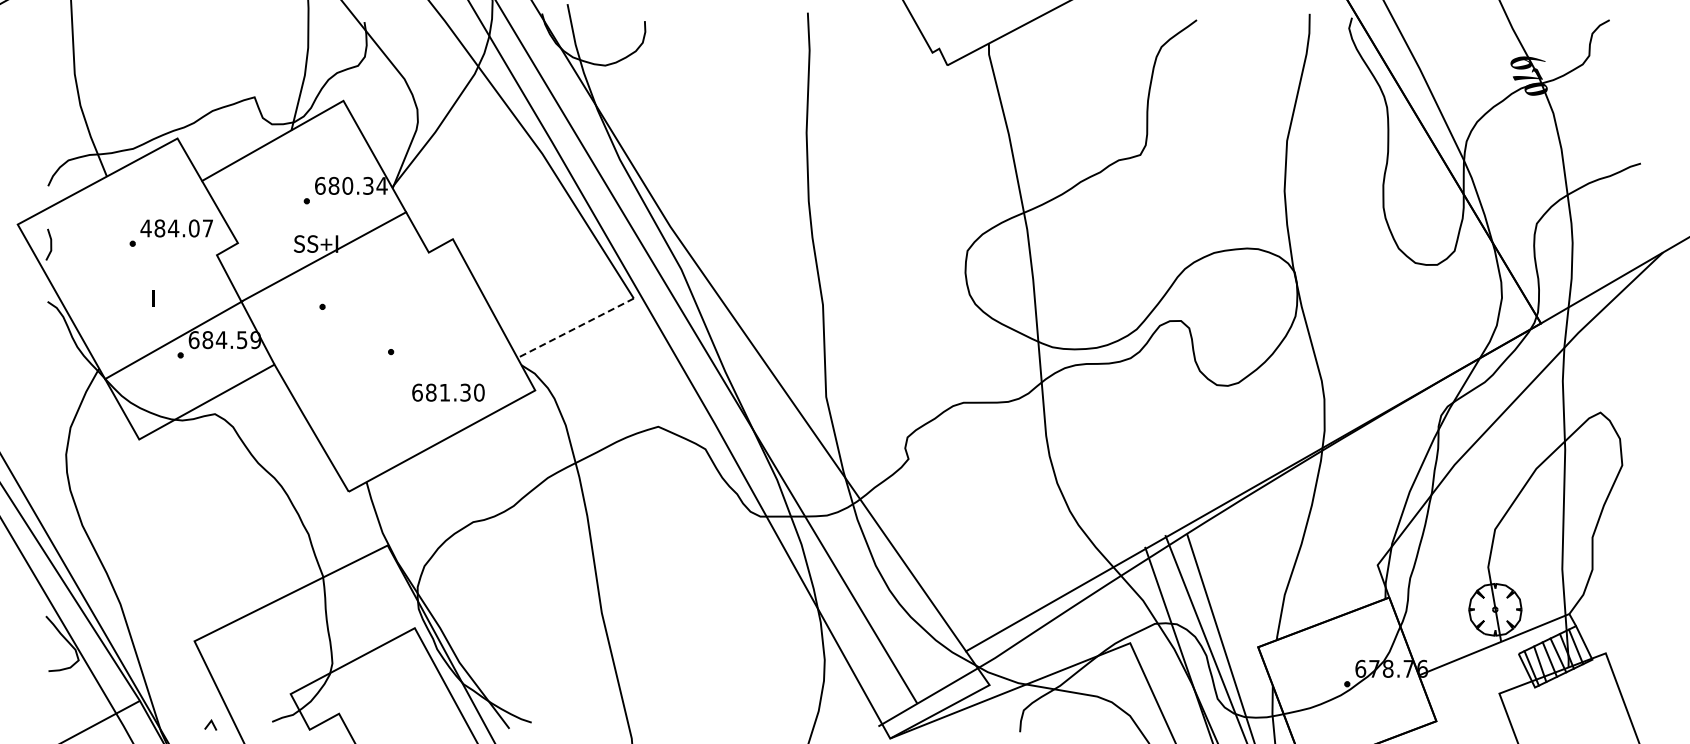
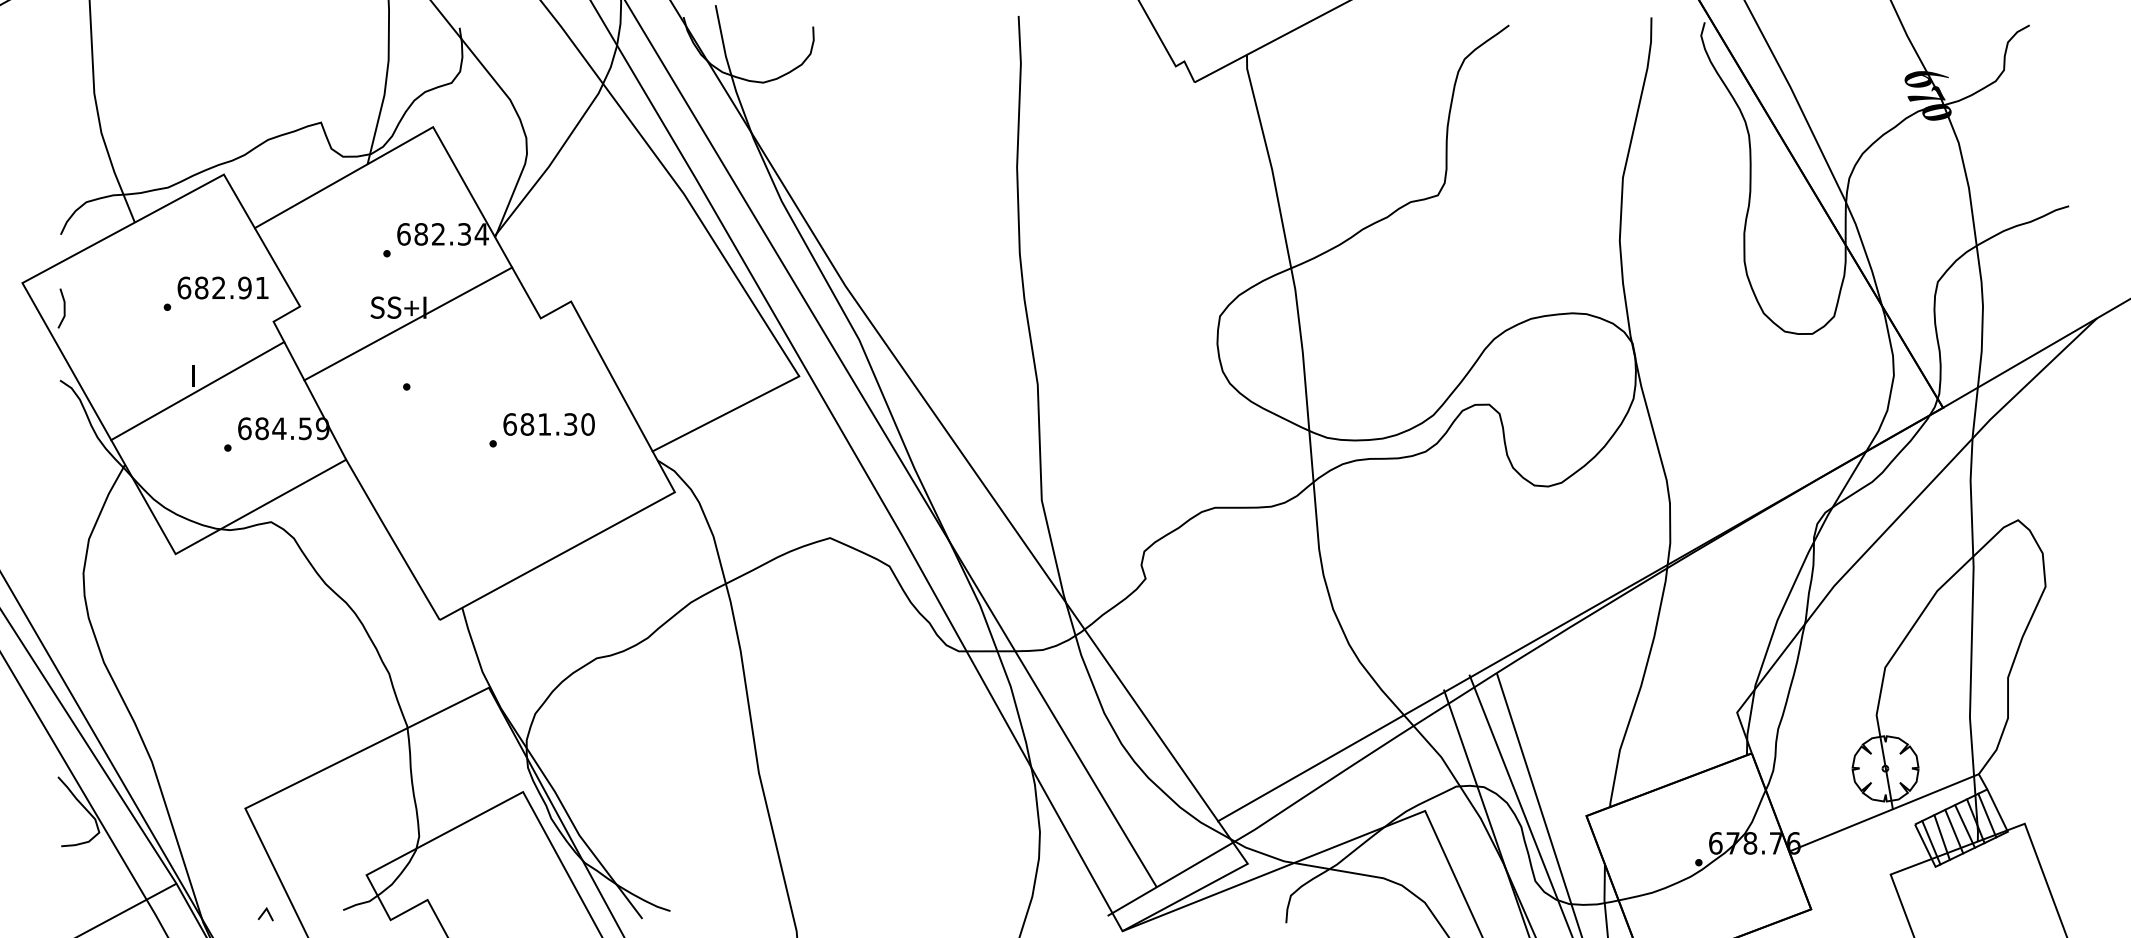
text: (347, 185) -> (438, 233), 680.34 -> 682.34
text: (176, 228) -> (222, 288), 484.07 -> 682.91
line: (575, 328) -> (725, 414), dashed -> solid
line: (173, 340) -> (197, 391), moved
text: (448, 392) -> (549, 424), moved

